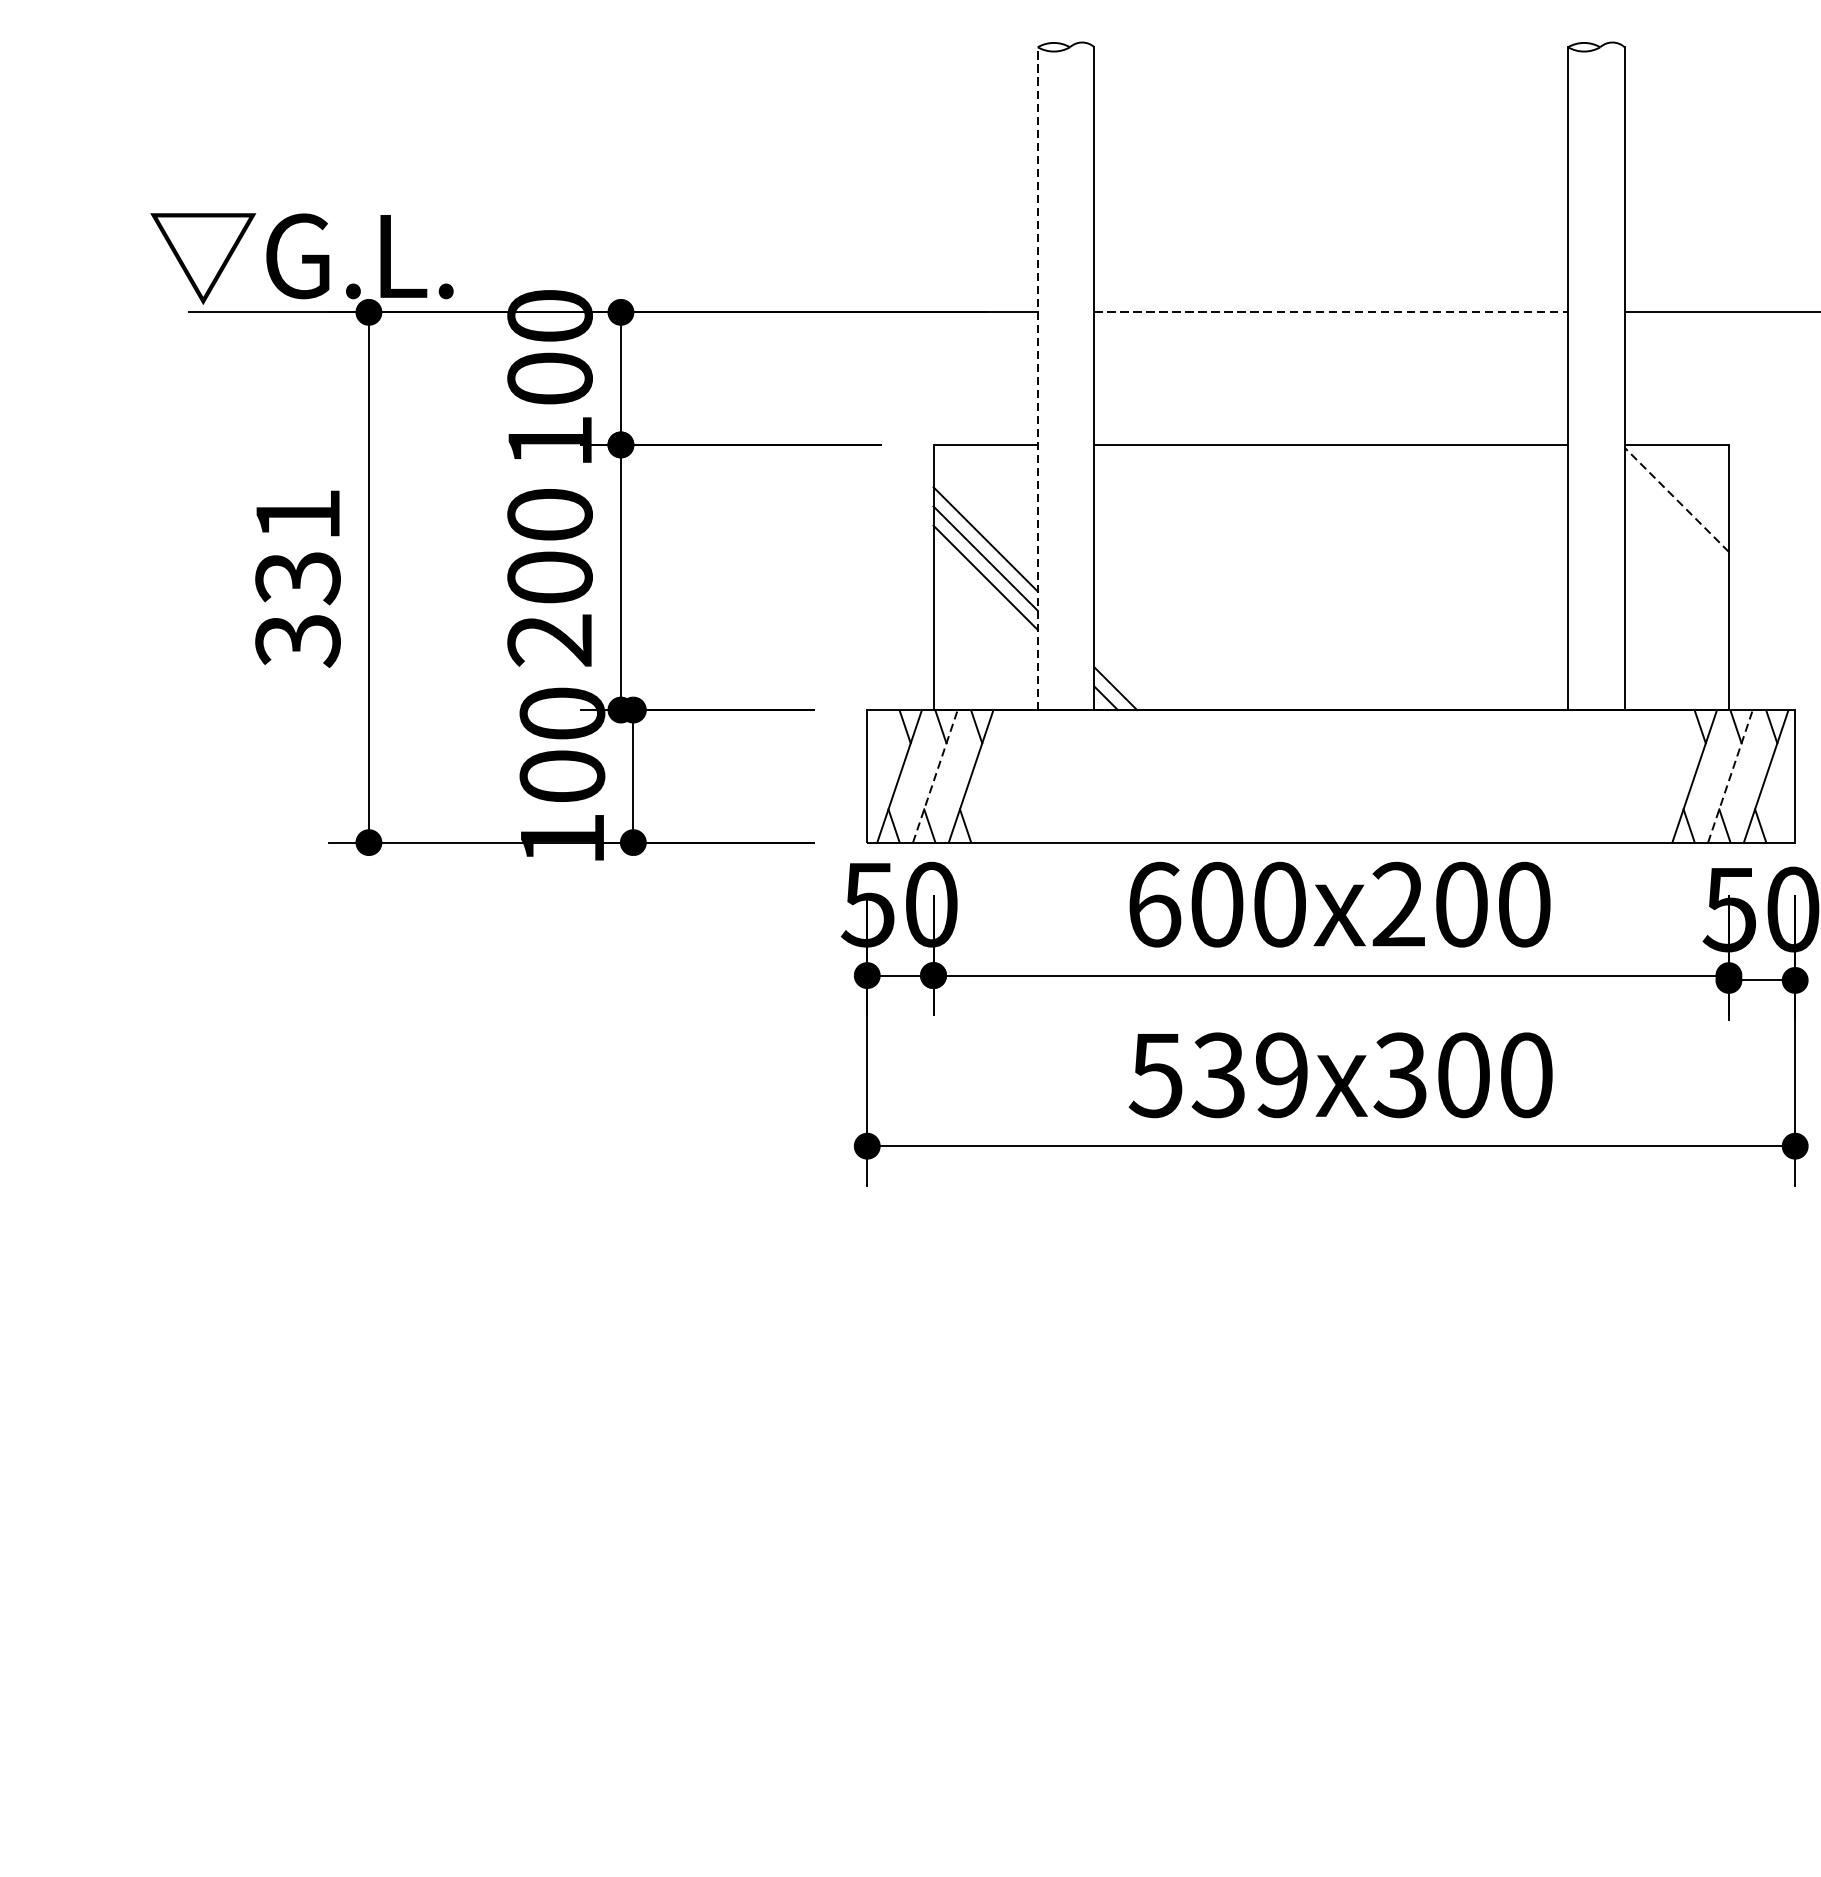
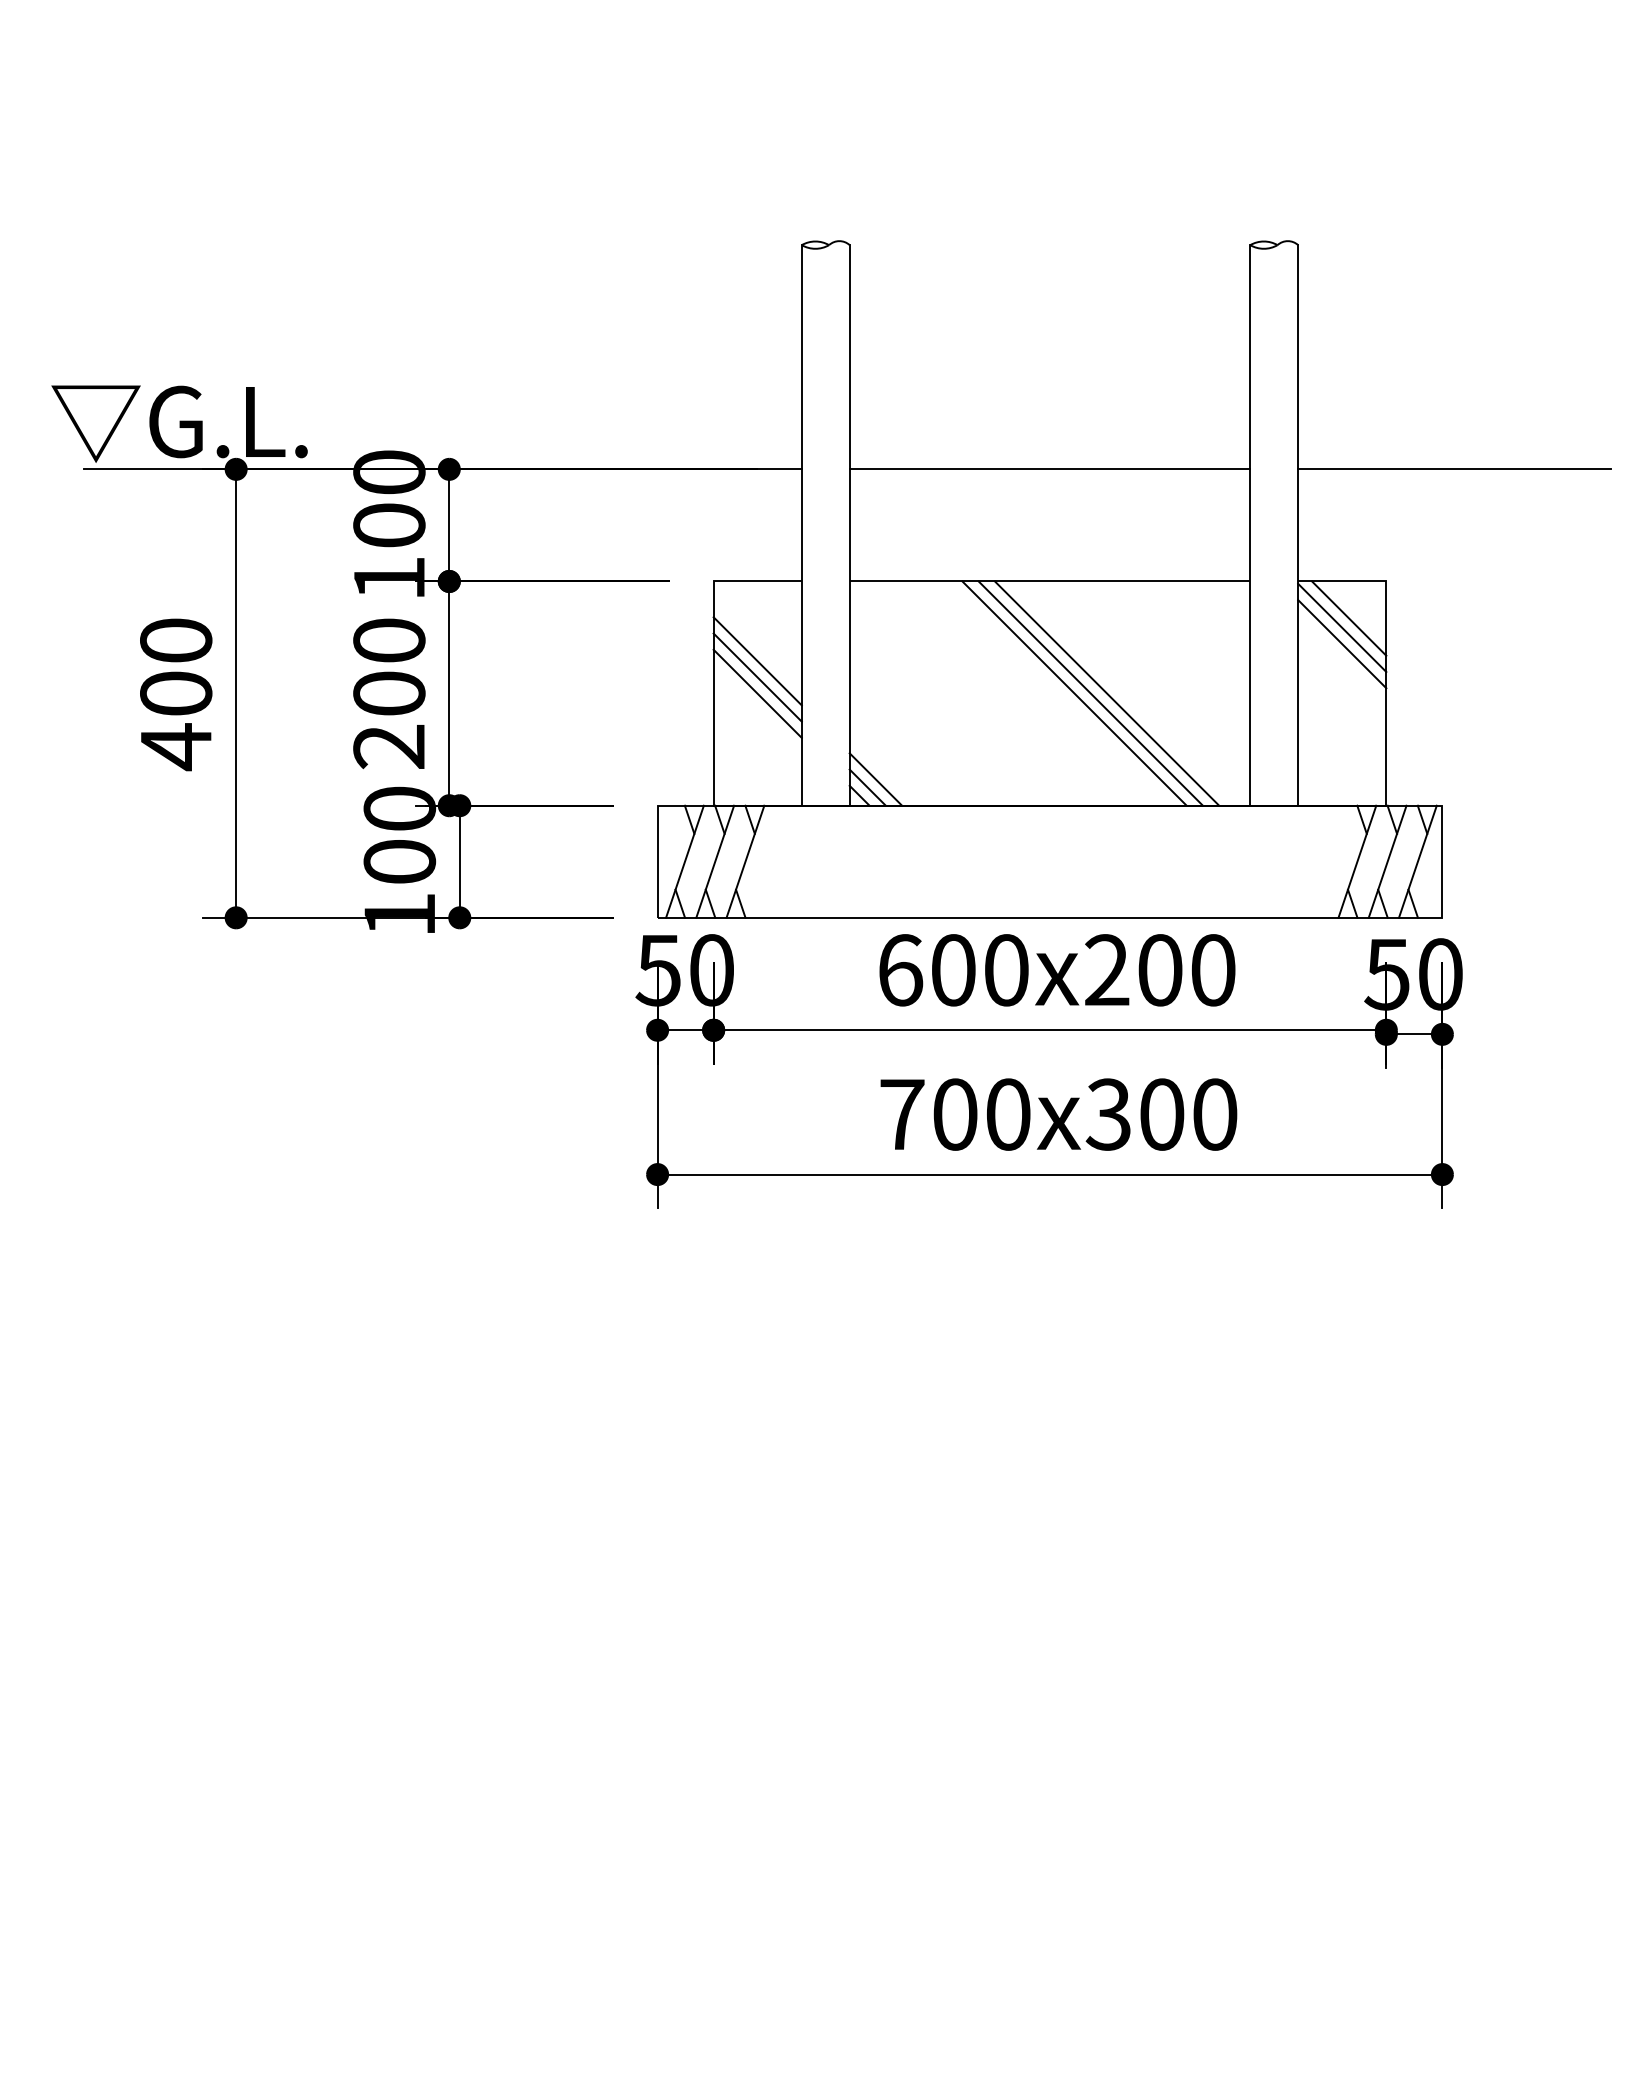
line: (1331, 312) -> (1050, 469), dashed -> solid
line: (1037, 377) -> (801, 524), dashed -> solid
line: (1685, 488) -> (1349, 618), added
line: (1675, 499) -> (1341, 627), dashed -> solid
line: (1677, 519) -> (1342, 644), added
line: (1360, 577) -> (1074, 693), added
line: (1379, 577) -> (1090, 693), added
line: (1398, 577) -> (1106, 693), added
text: (298, 578) -> (176, 694), 331 -> 400
line: (1124, 679) -> (875, 779), added
line: (935, 776) -> (715, 861), dashed -> solid
line: (1730, 776) -> (1387, 861), dashed -> solid
text: (1218, 1075) -> (954, 1114), 539x300 -> 700x300

